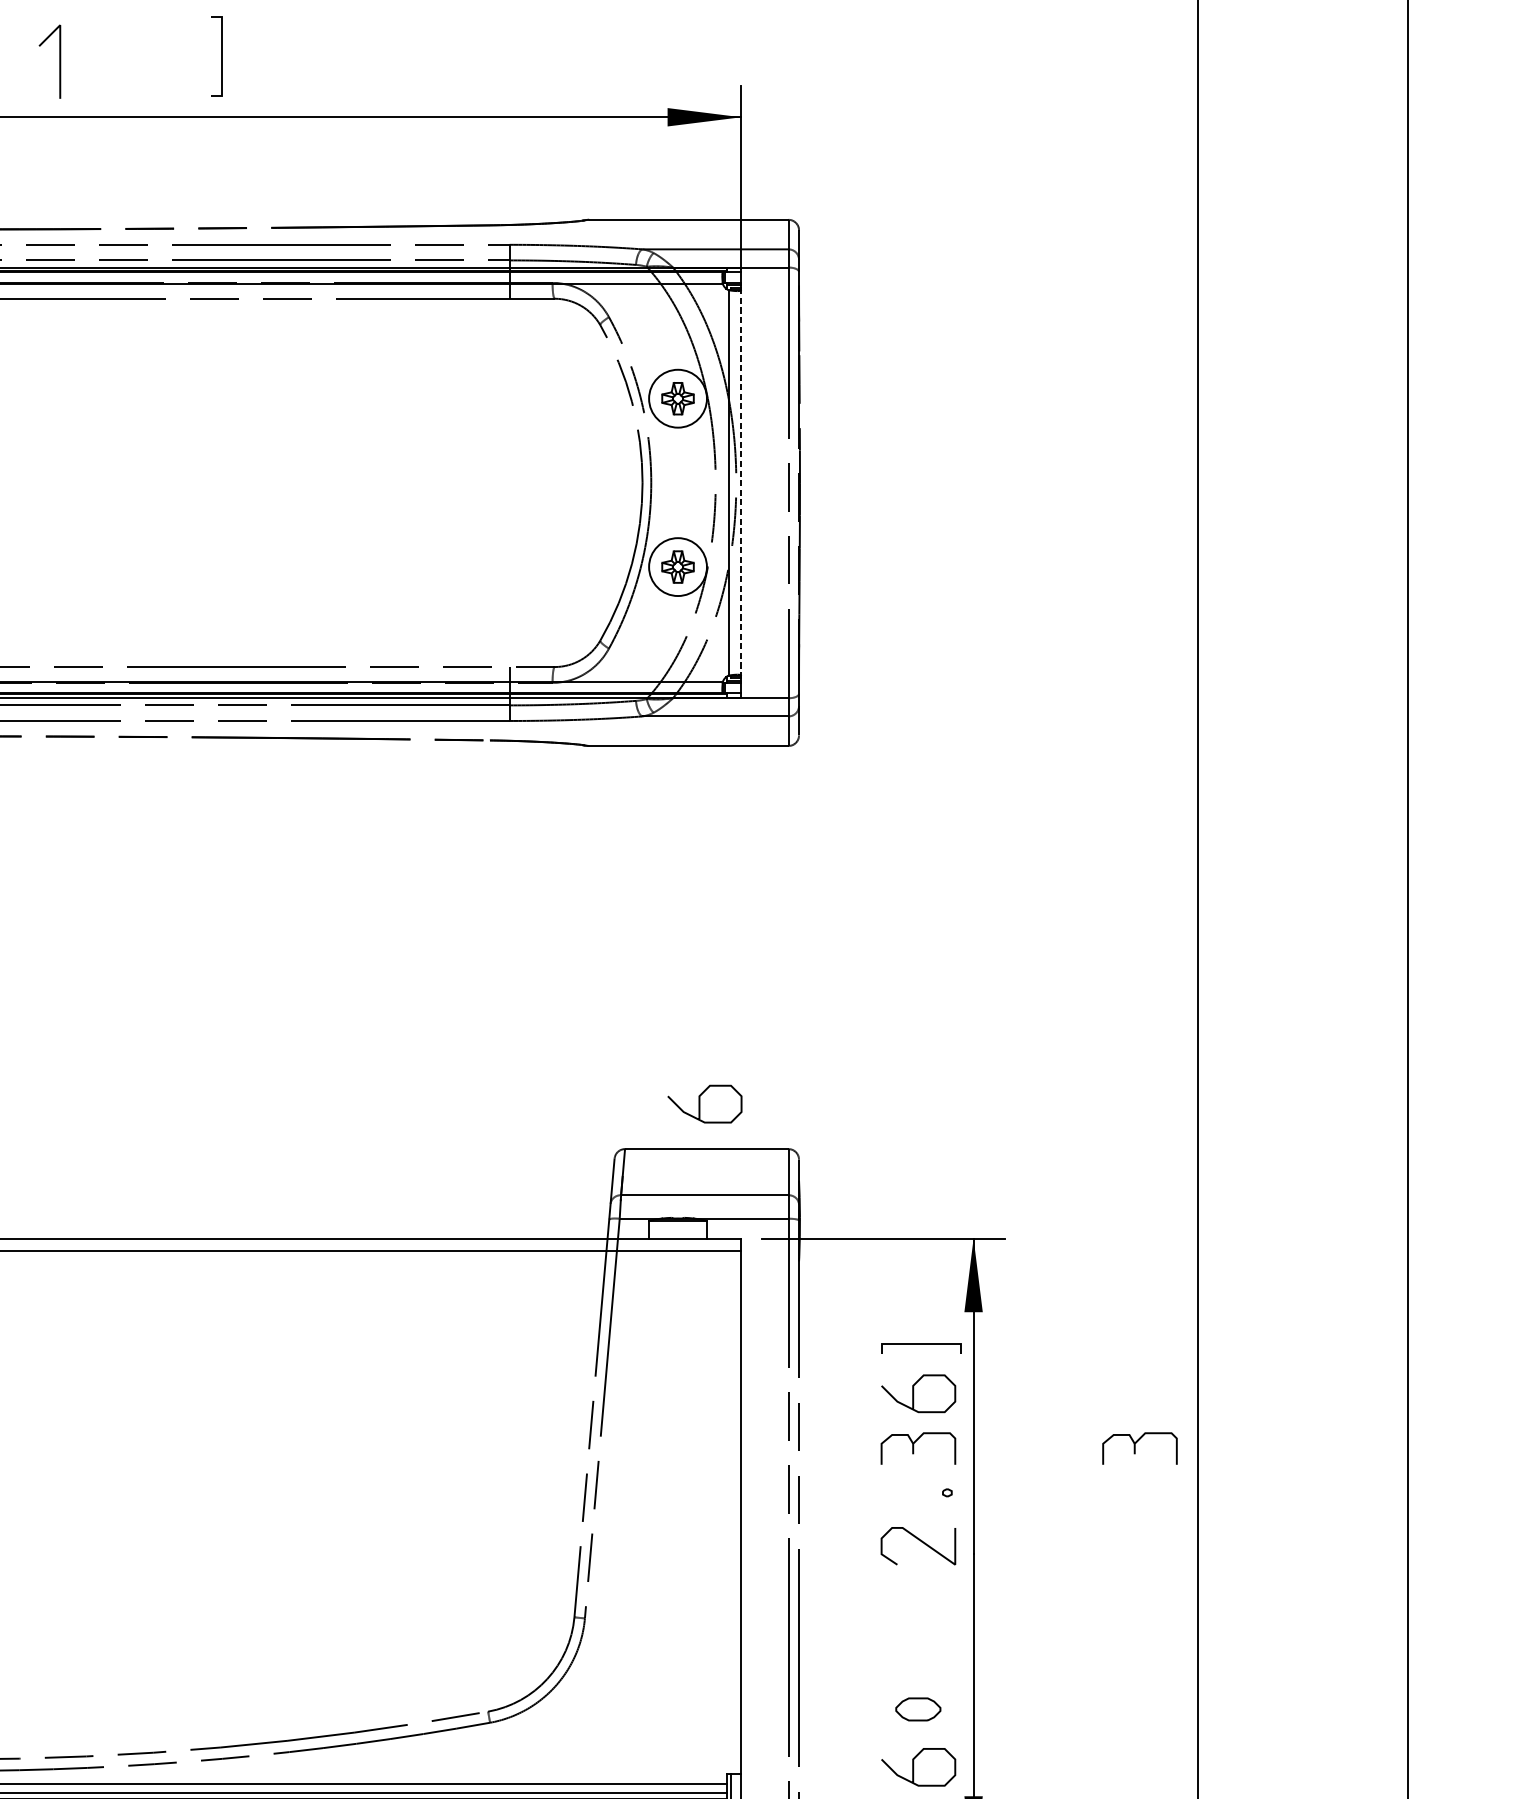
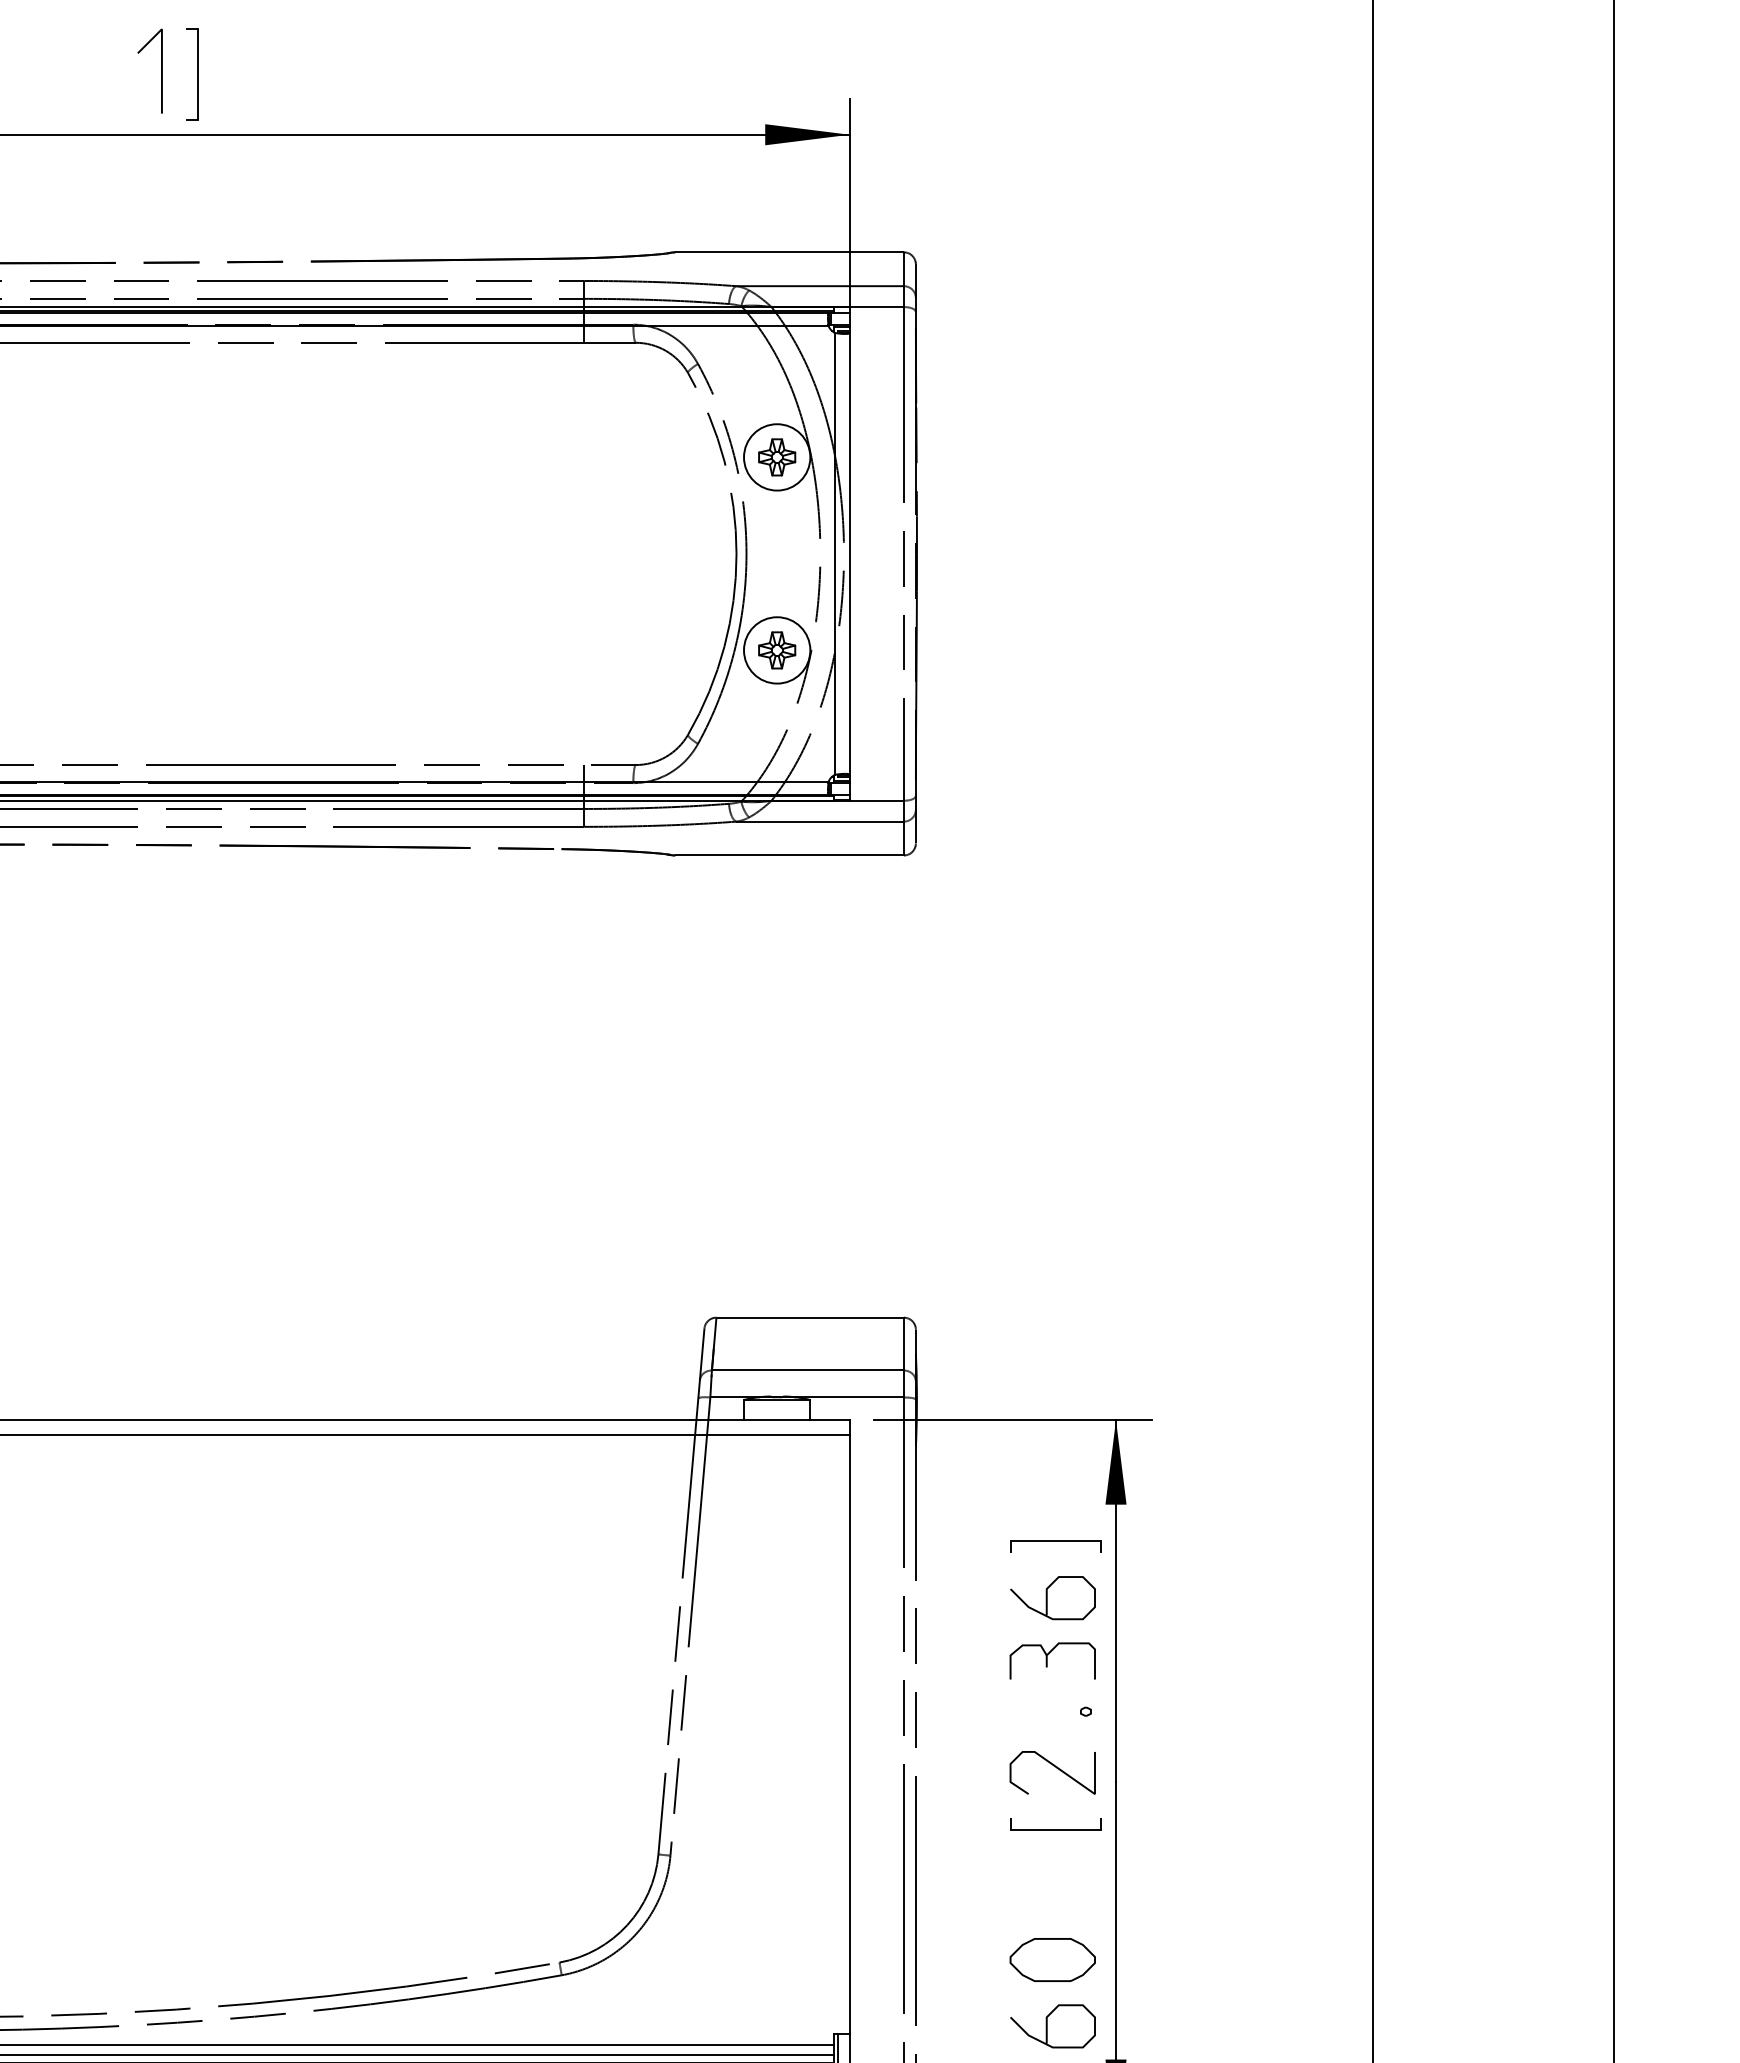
line: (221, 56) -> (197, 74), moved
line: (59, 61) -> (161, 70), moved
line: (741, 483) -> (849, 554), dashed -> solid
curve: (700, 1104) -> (802, 1266), removed
part: (1139, 1448) -> (1306, 1660), removed
line: (920, 1595) -> (1055, 1829), added
part: (918, 1708) -> (1052, 1959), size x1.67

